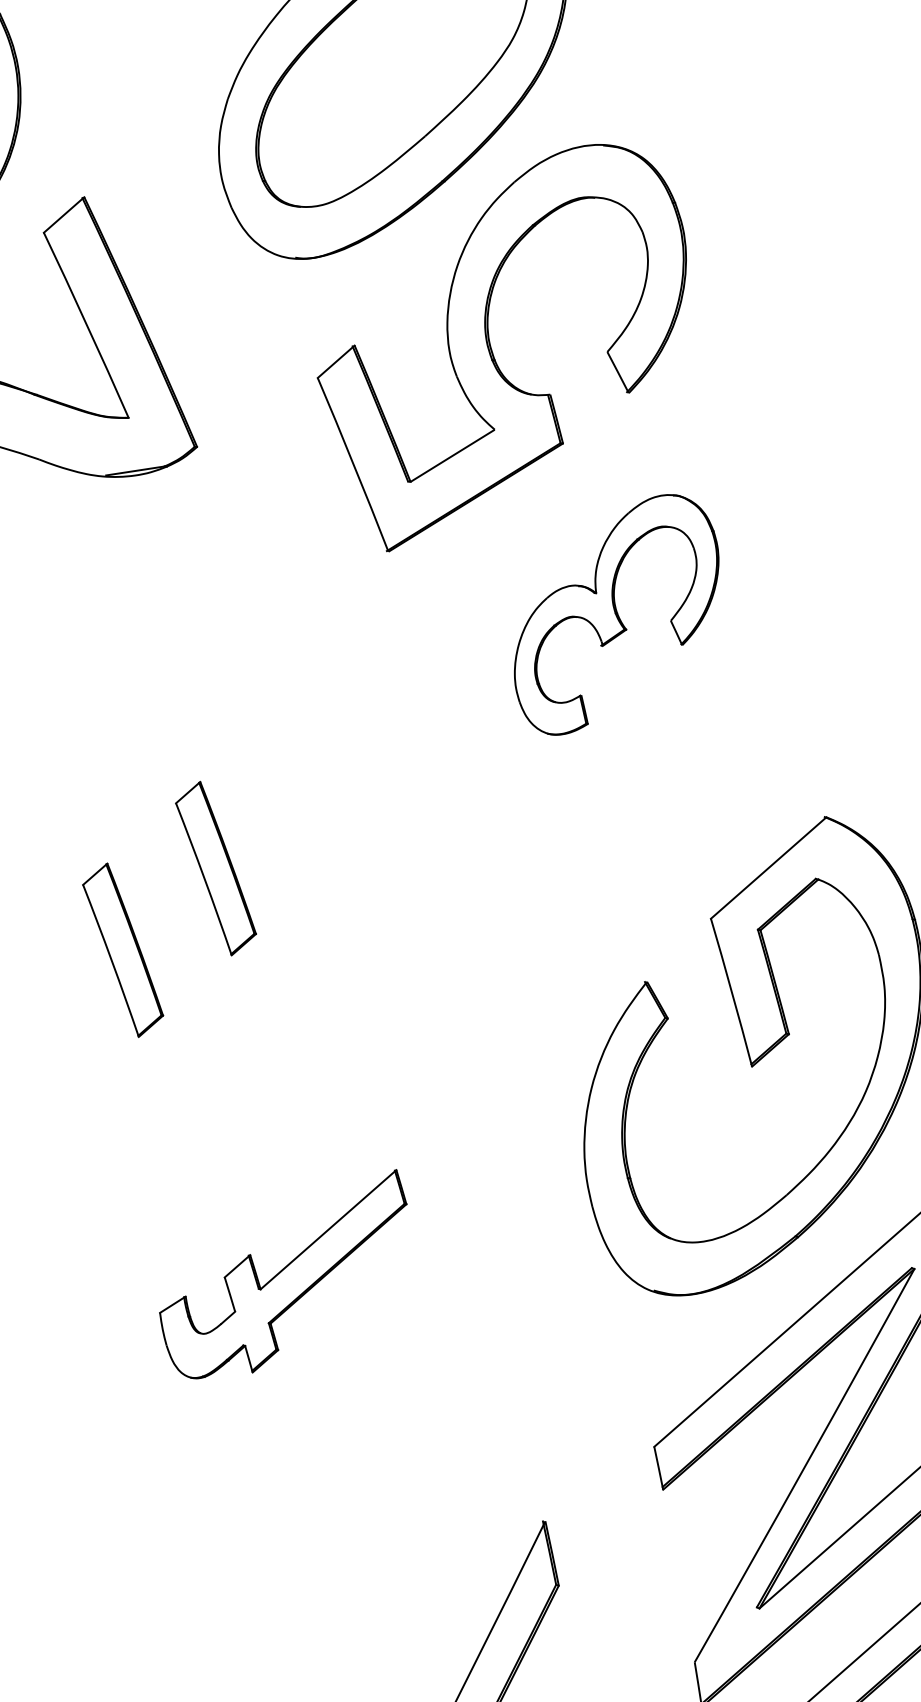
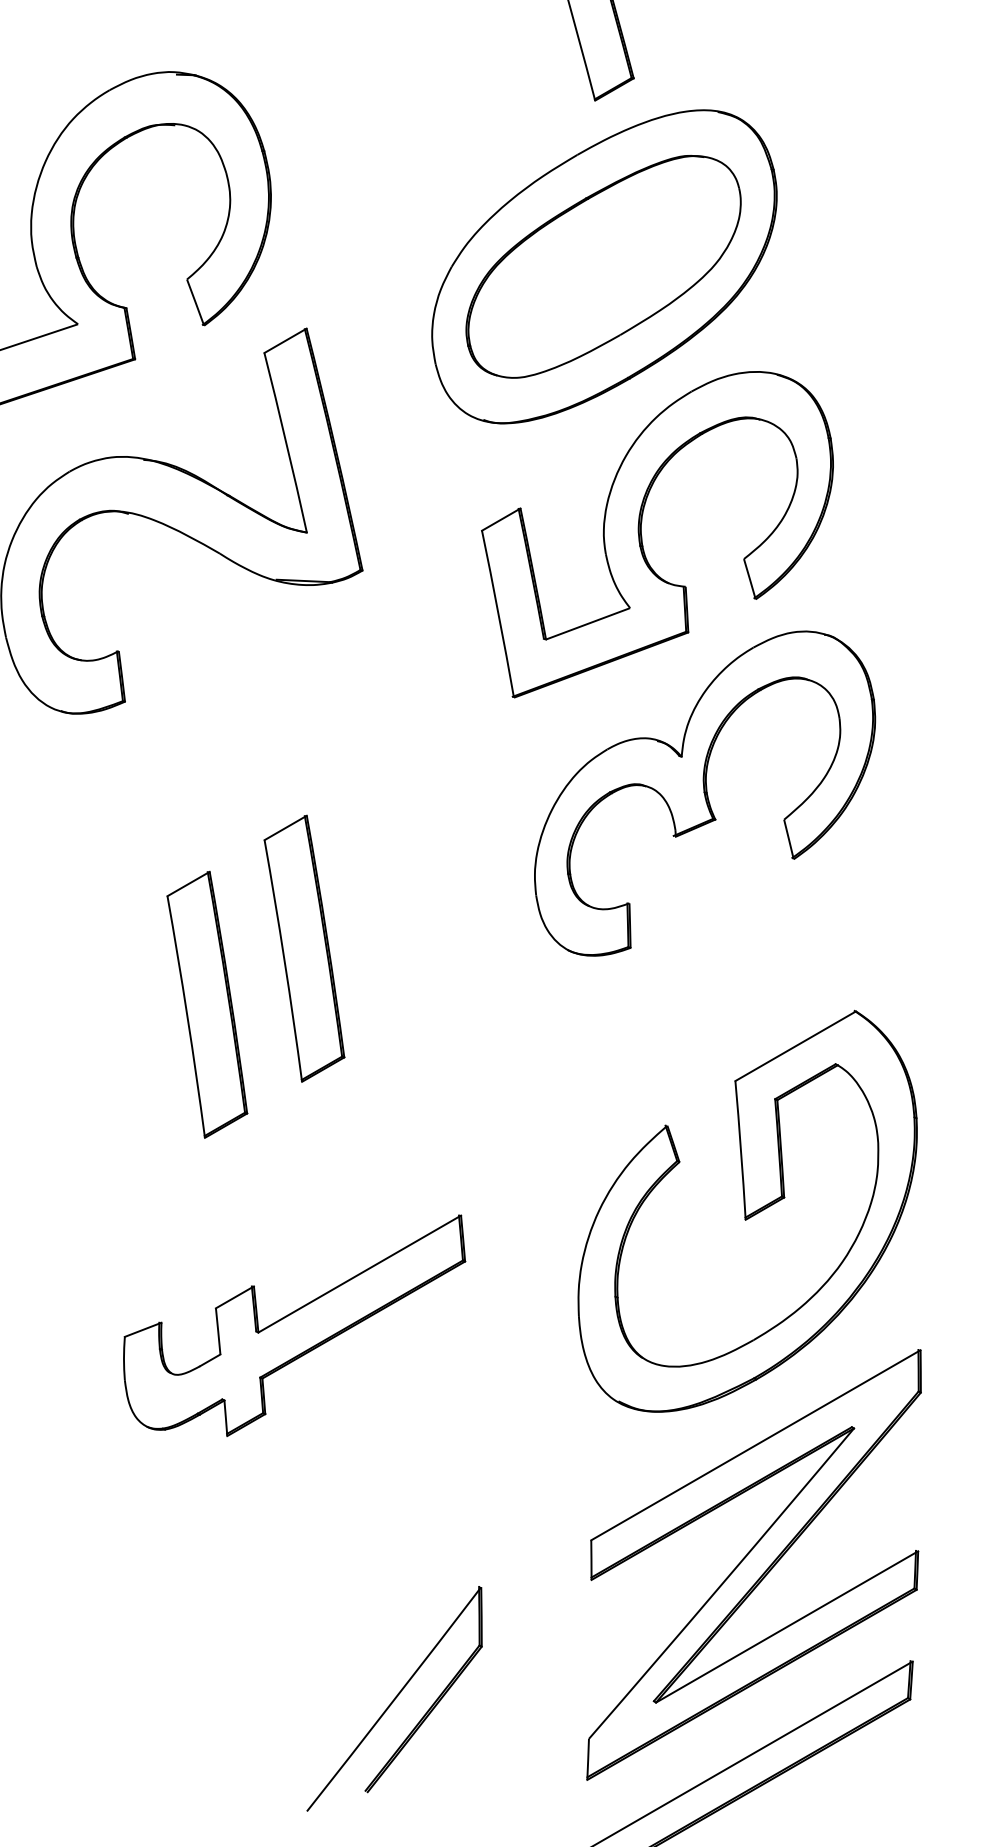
part: (616, 614) -> (705, 793), size x1.67
part: (216, 868) -> (304, 948), size x1.67
part: (123, 950) -> (207, 1004), size x1.67
part: (286, 1278) -> (294, 1325), size x1.43

